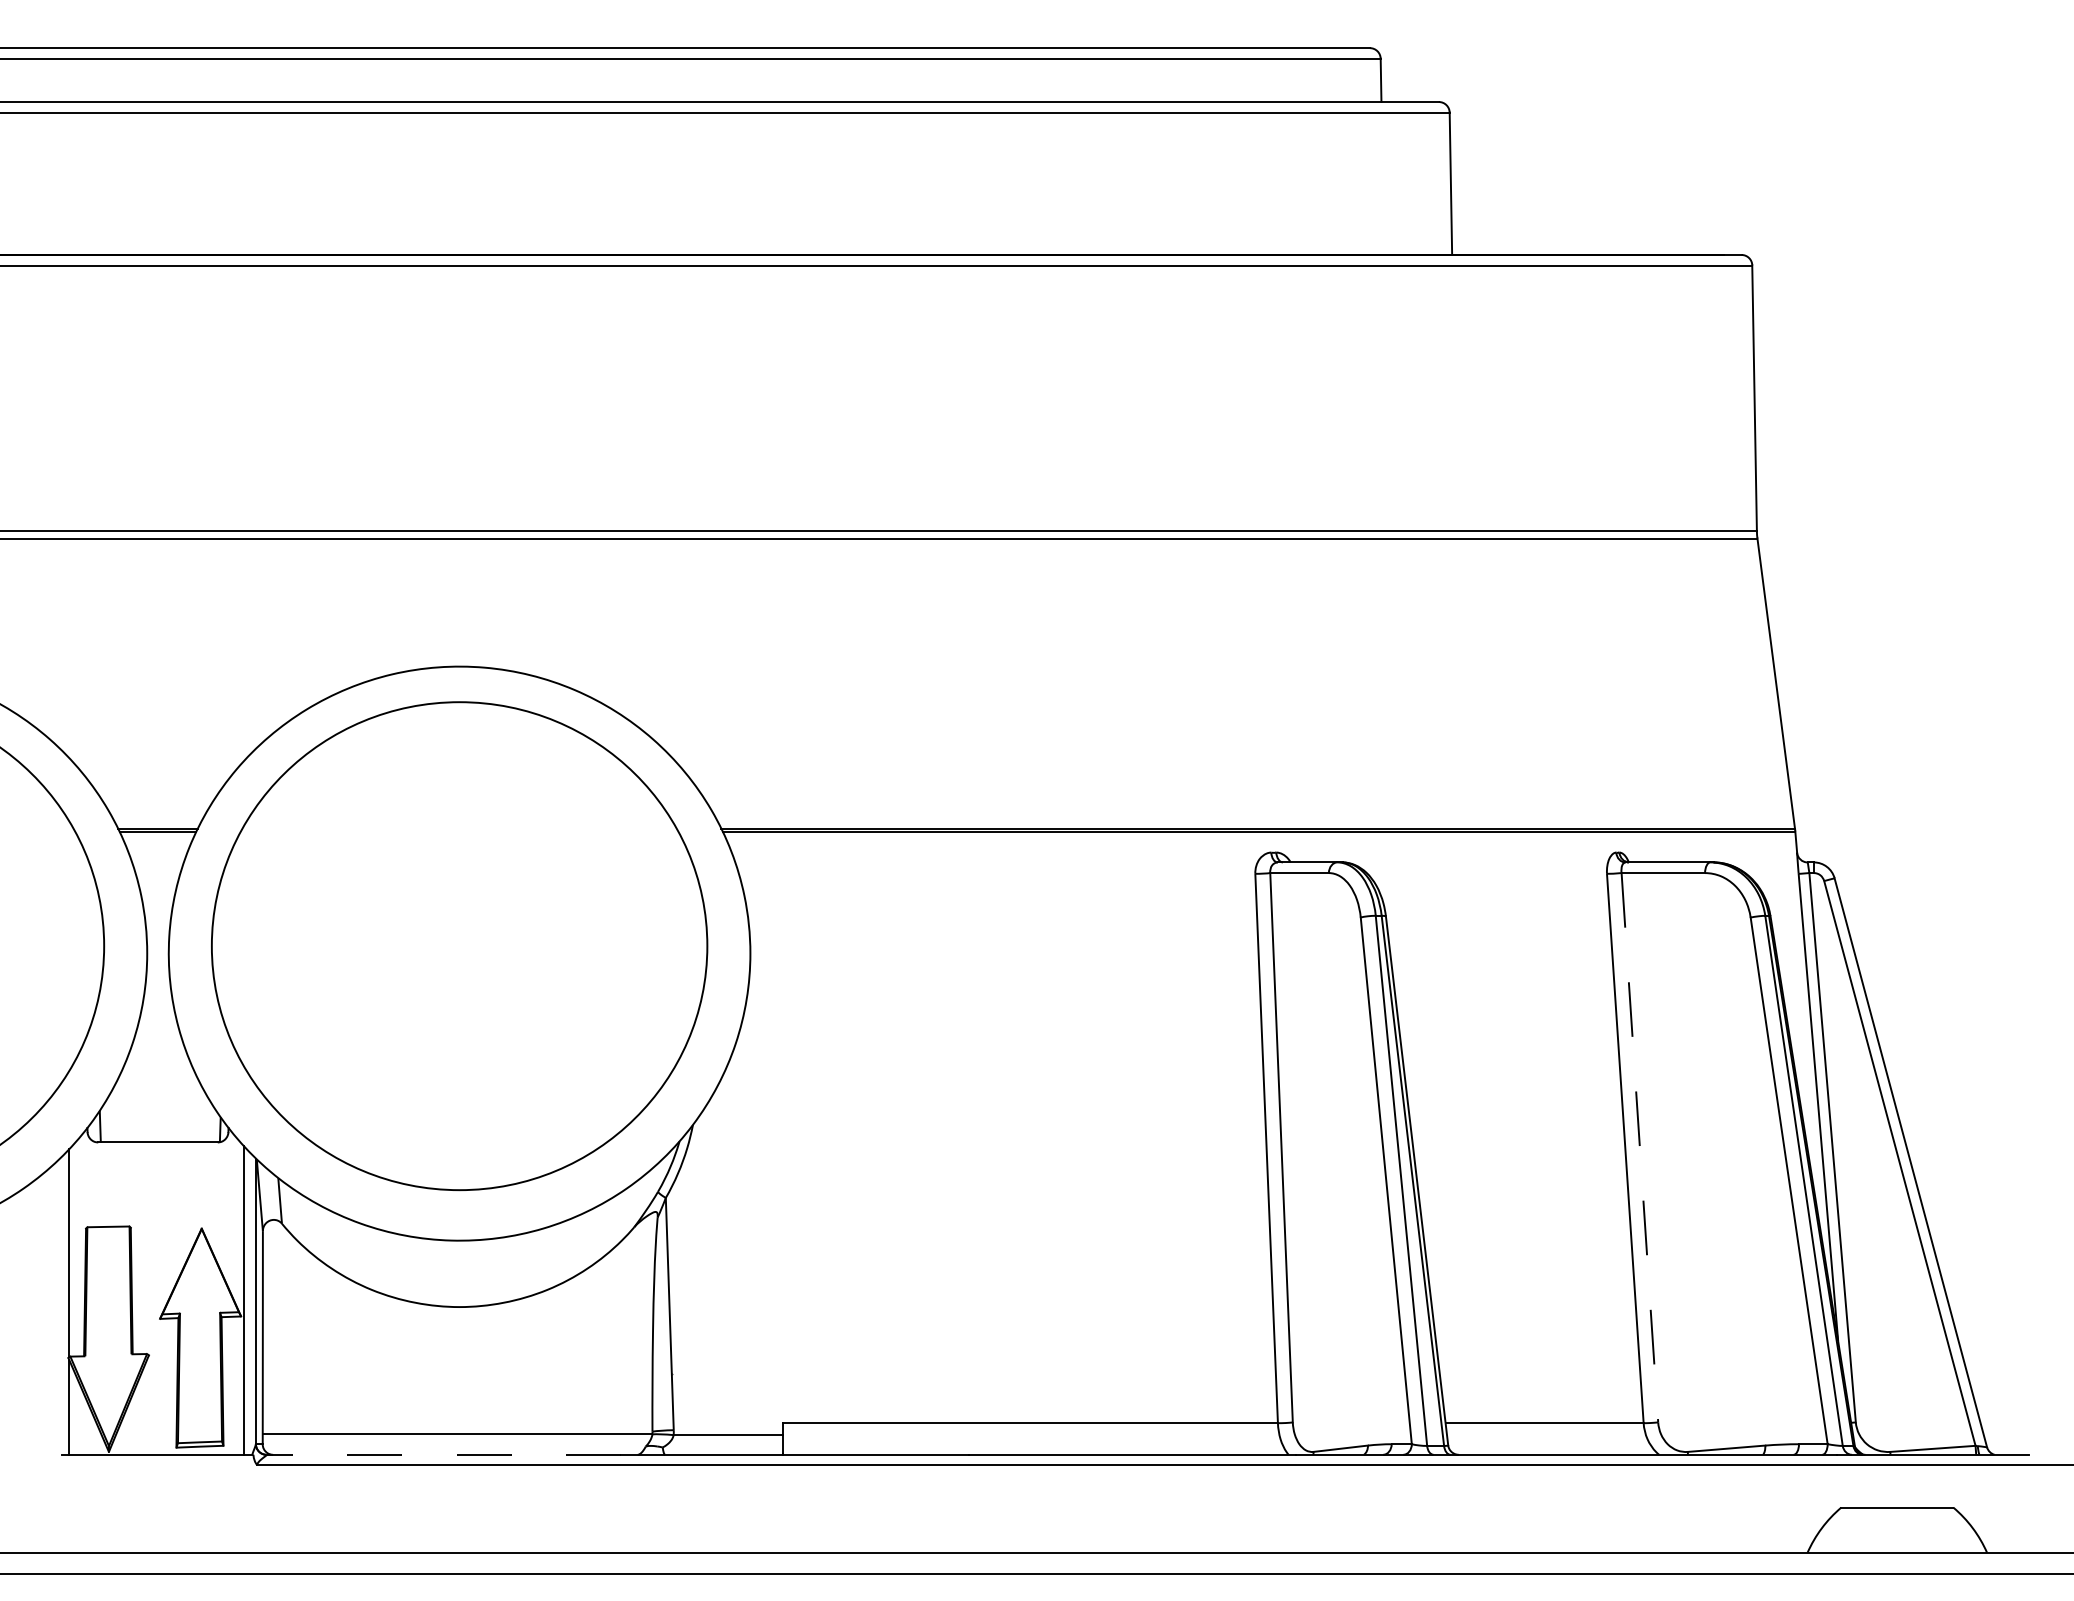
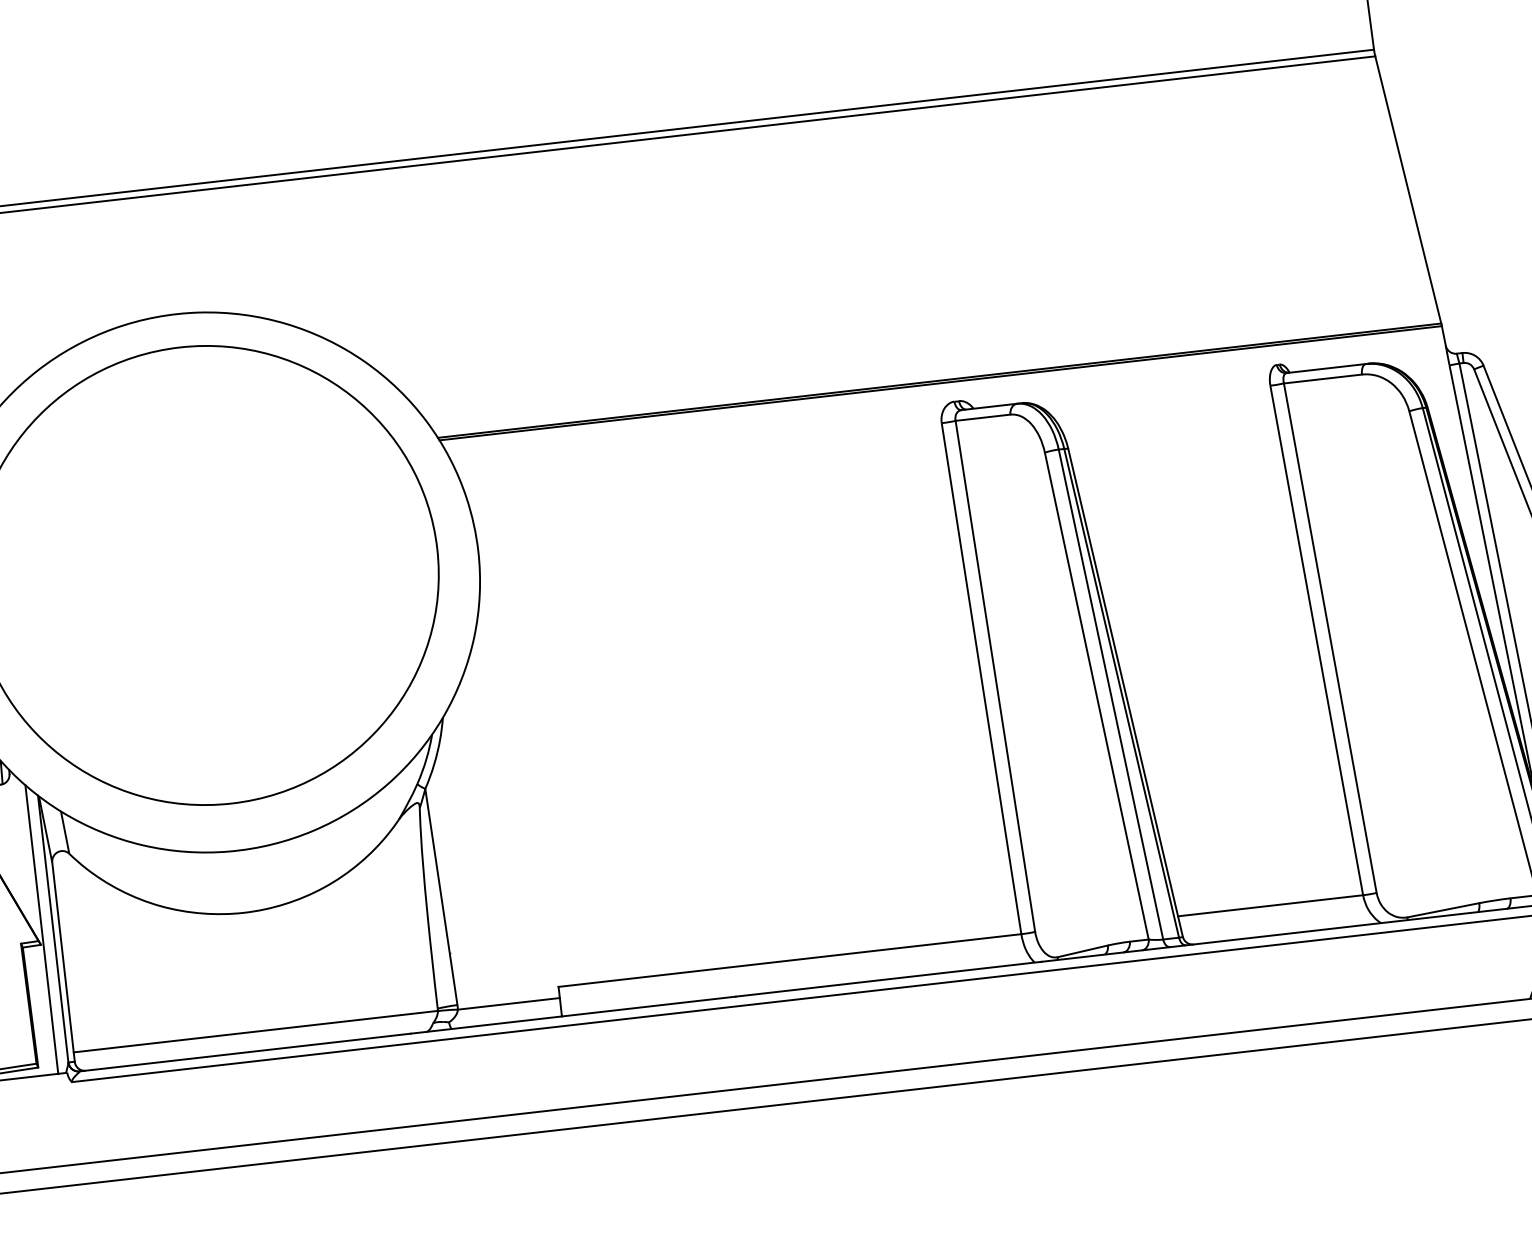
line: (1639, 1148) -> (1330, 638), dashed -> solid
line: (443, 1454) -> (244, 1052), dashed -> solid

